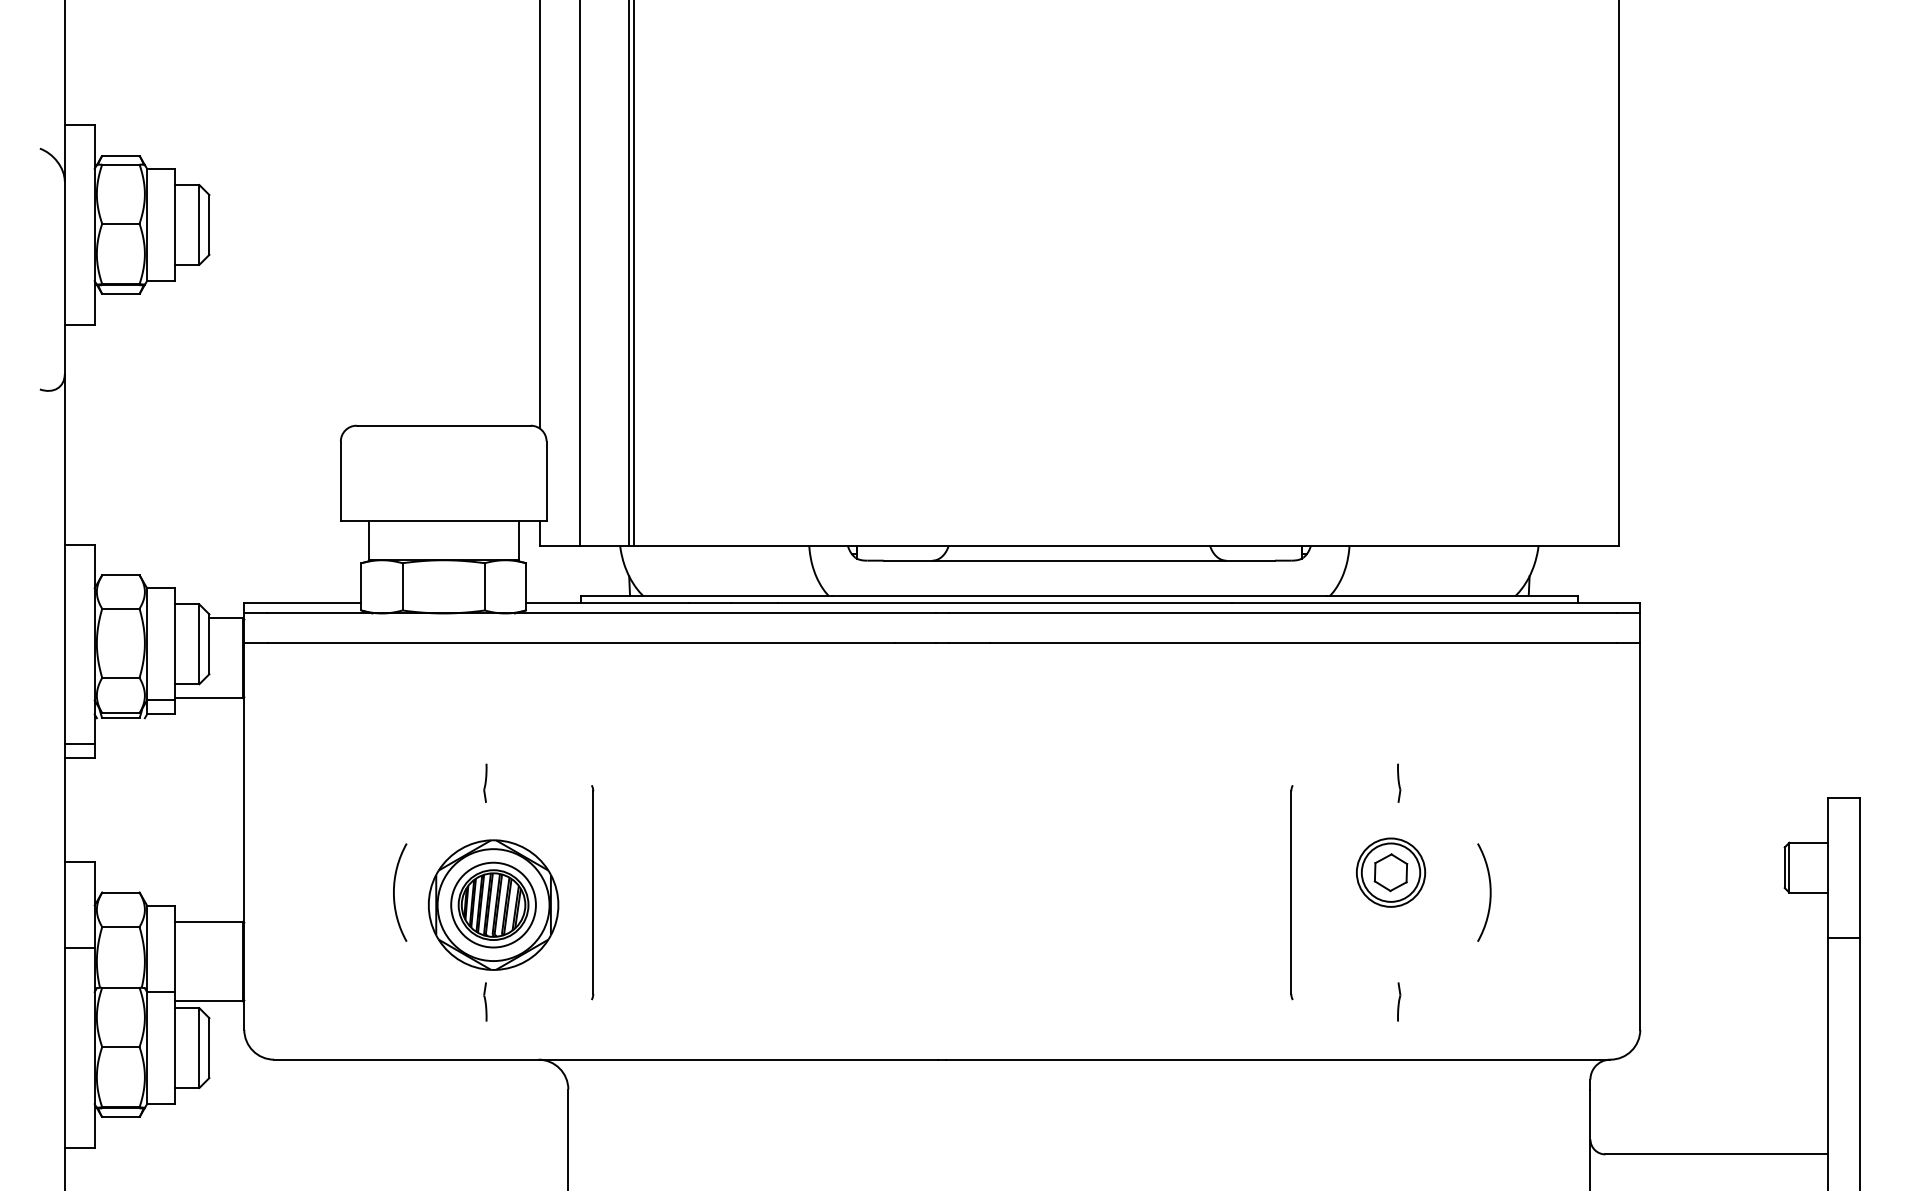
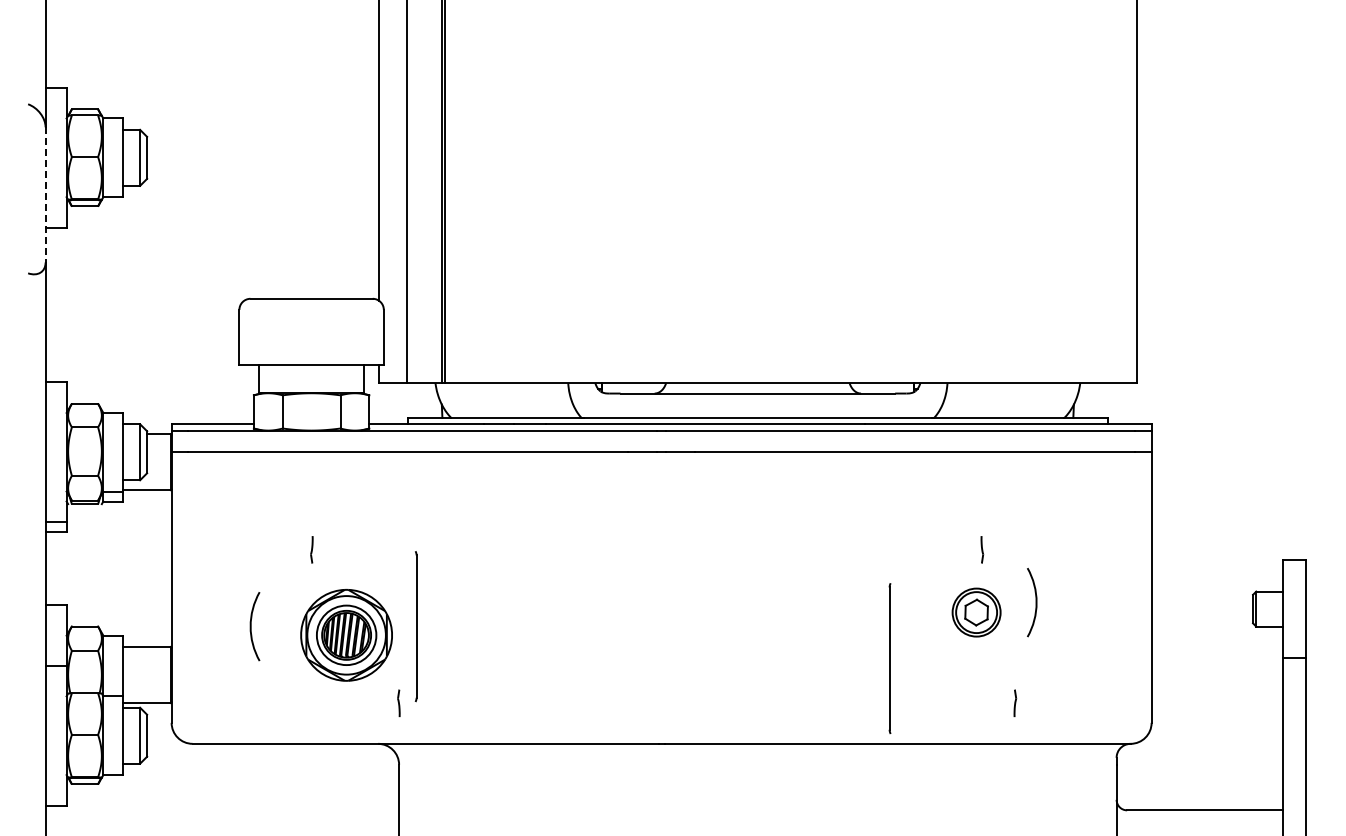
line: (64, 277) -> (45, 194), solid -> dashed
line: (484, 782) -> (311, 549), moved
arc: (395, 892) -> (251, 626), moved
part: (1291, 892) -> (889, 658), moved
arc: (1489, 892) -> (1035, 602), moved
line: (484, 1002) -> (398, 703), moved
part: (1399, 1002) -> (1015, 703), moved

